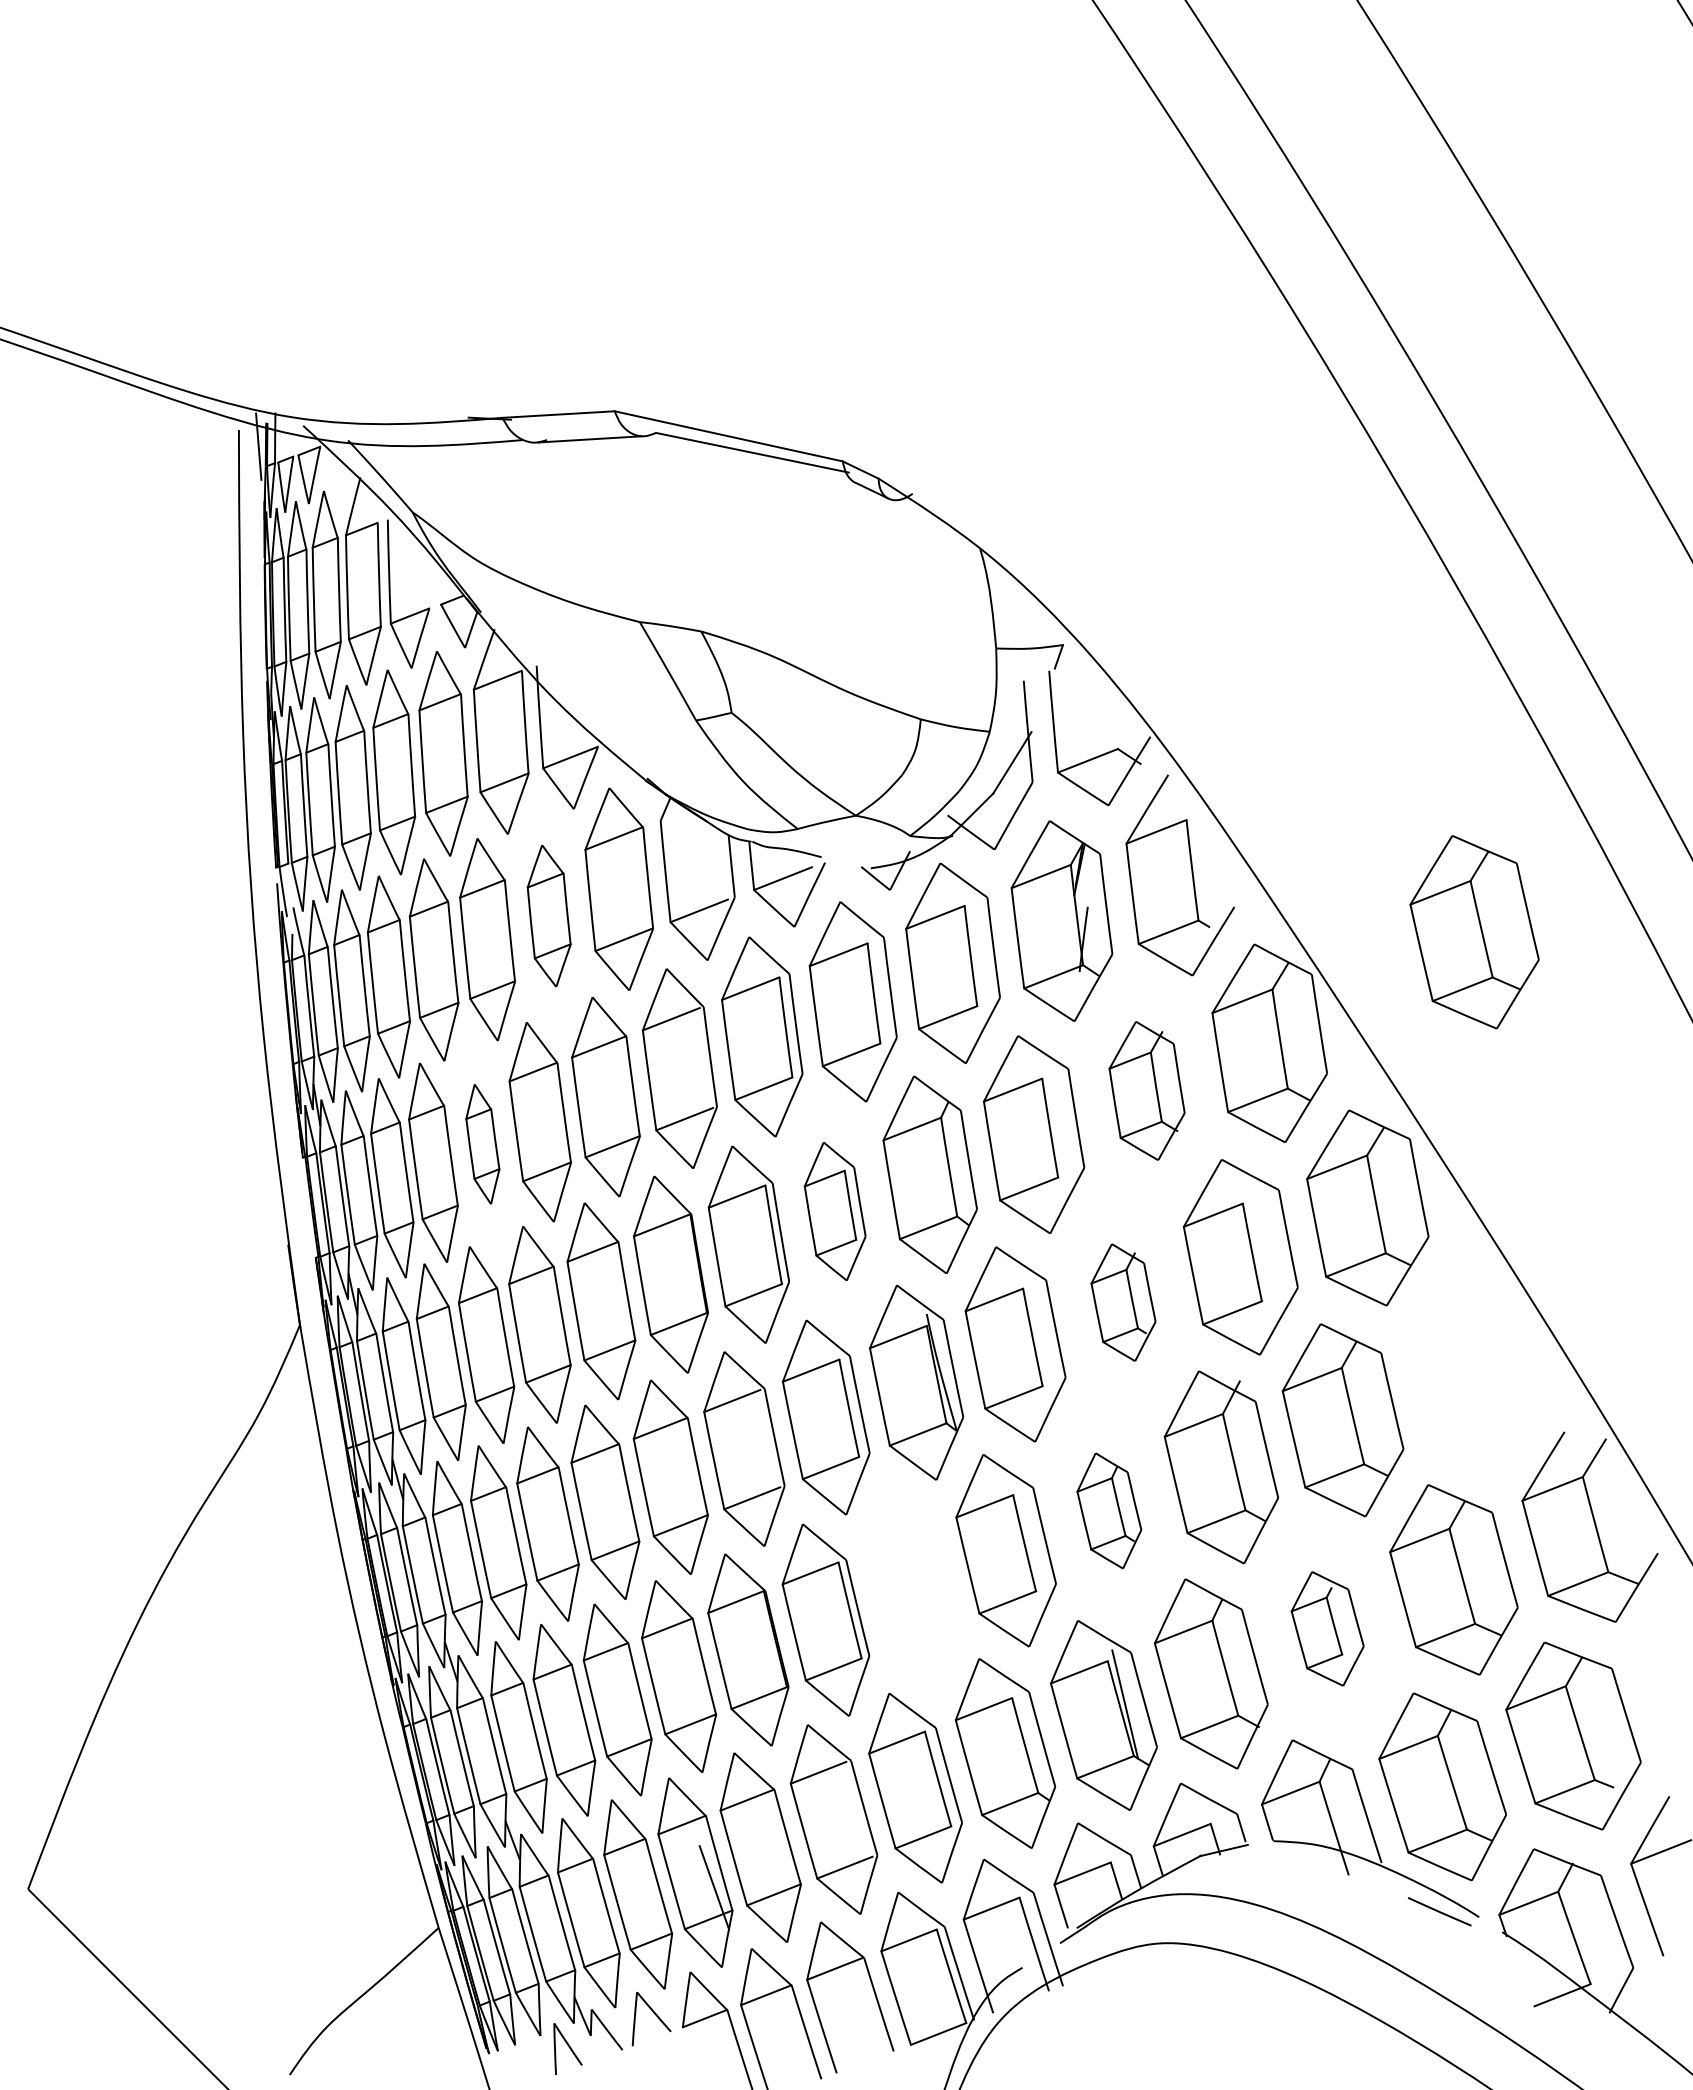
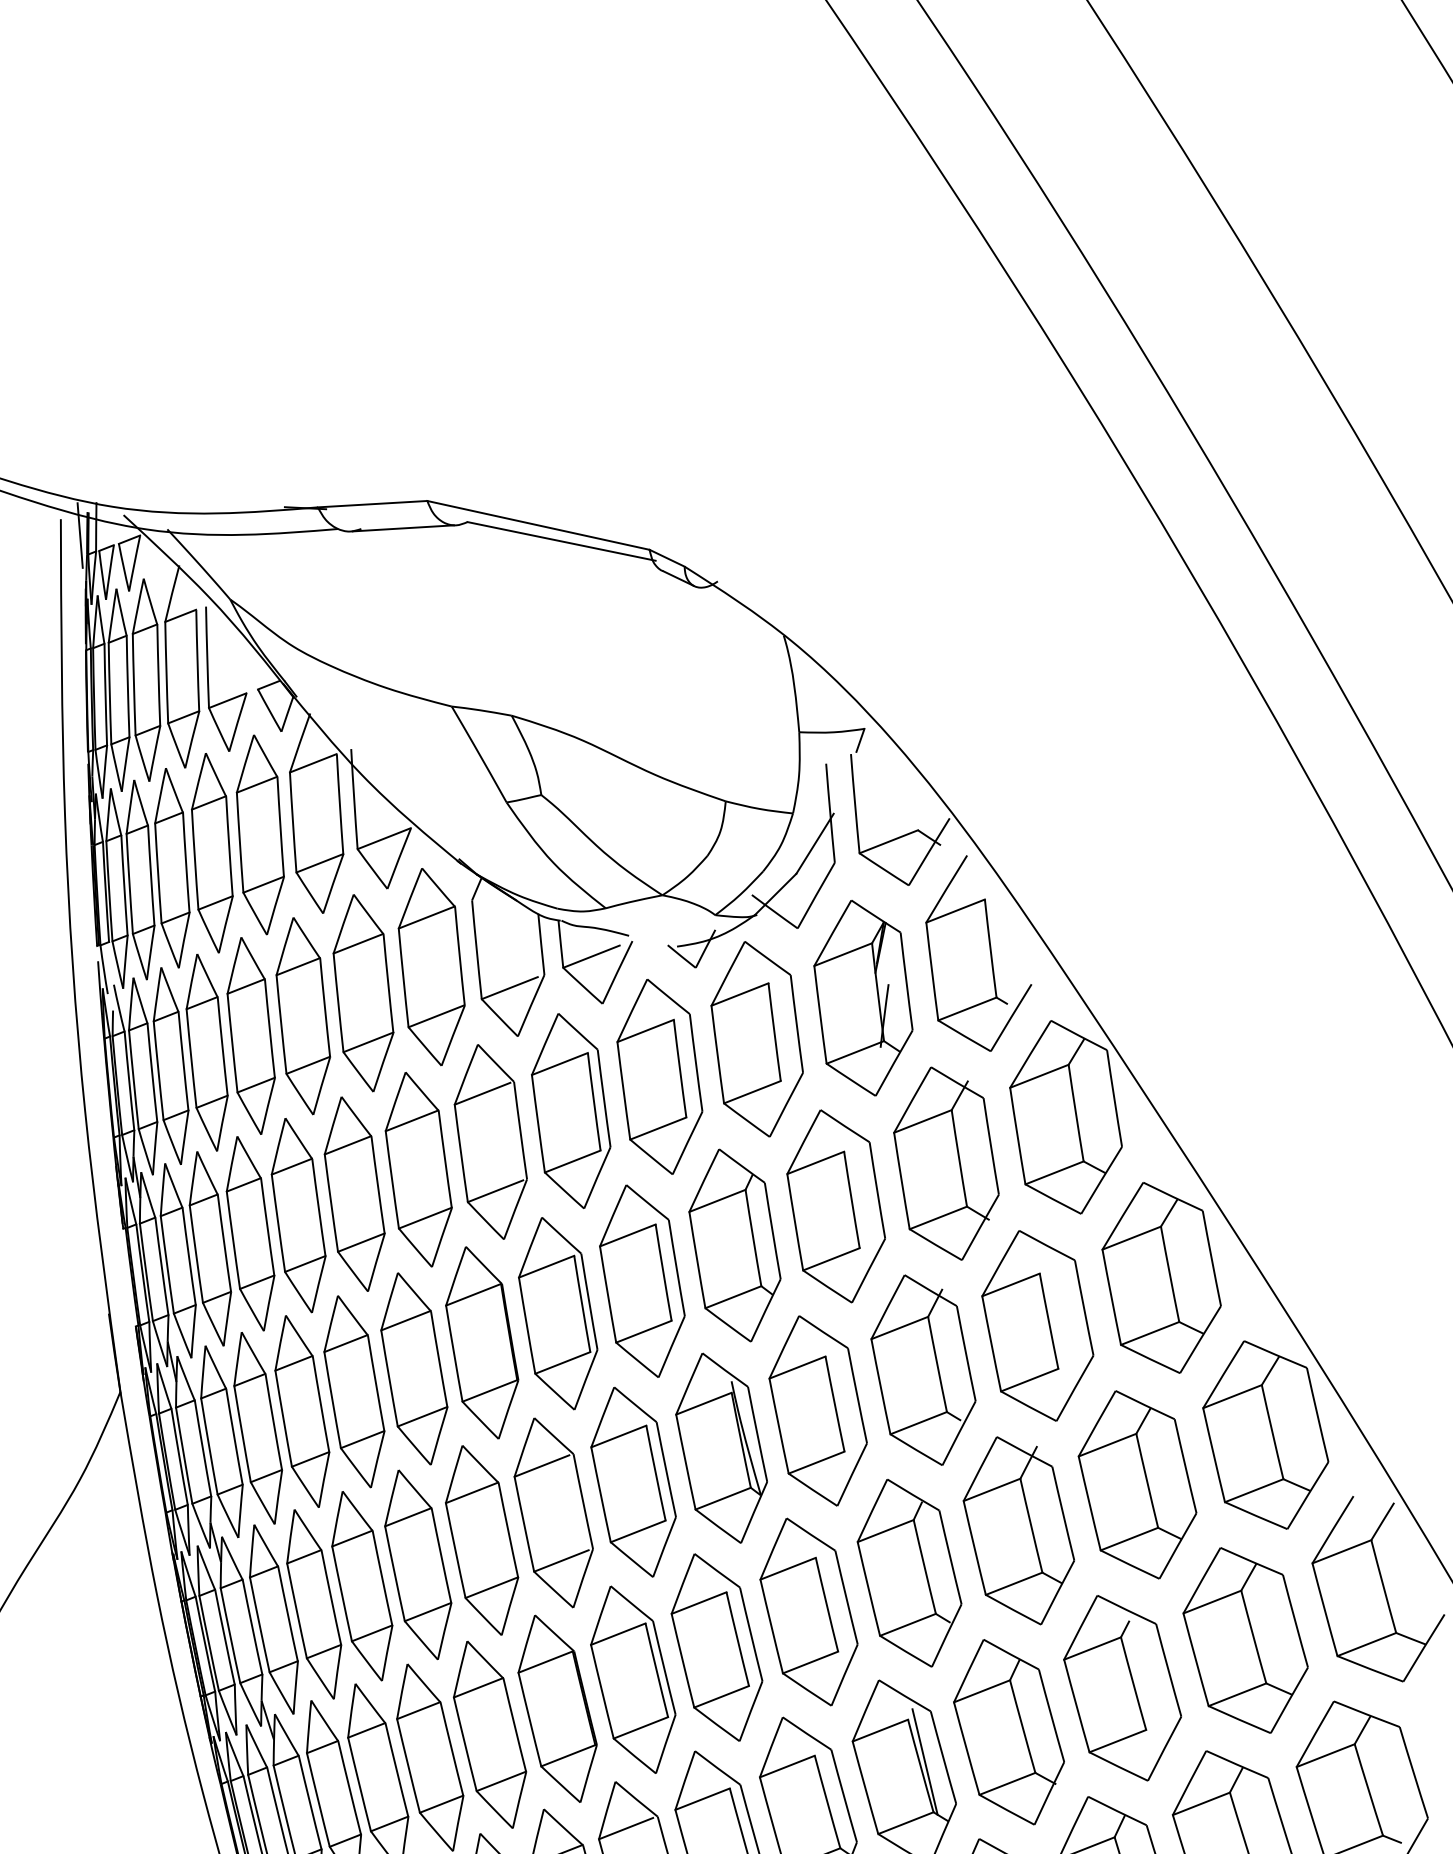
part: (548, 915) -> (362, 992), size x1.43
part: (1474, 932) -> (1265, 1435), moved
part: (1146, 1090) -> (945, 1163), size x1.43
part: (482, 1144) -> (298, 1215), size x1.67
part: (834, 1211) -> (641, 1281), size x1.43
part: (1123, 1302) -> (923, 1369), size x1.67
part: (1109, 1510) -> (909, 1572), size x1.67
part: (911, 1586) -> (716, 1646), added
part: (1327, 1628) -> (1122, 1687), size x1.67

